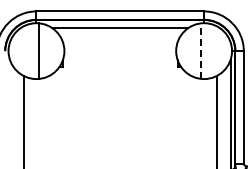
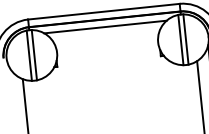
line: (33, 50) -> (29, 55), added
line: (206, 50) -> (185, 38), added
line: (201, 51) -> (181, 40), dashed -> solid

